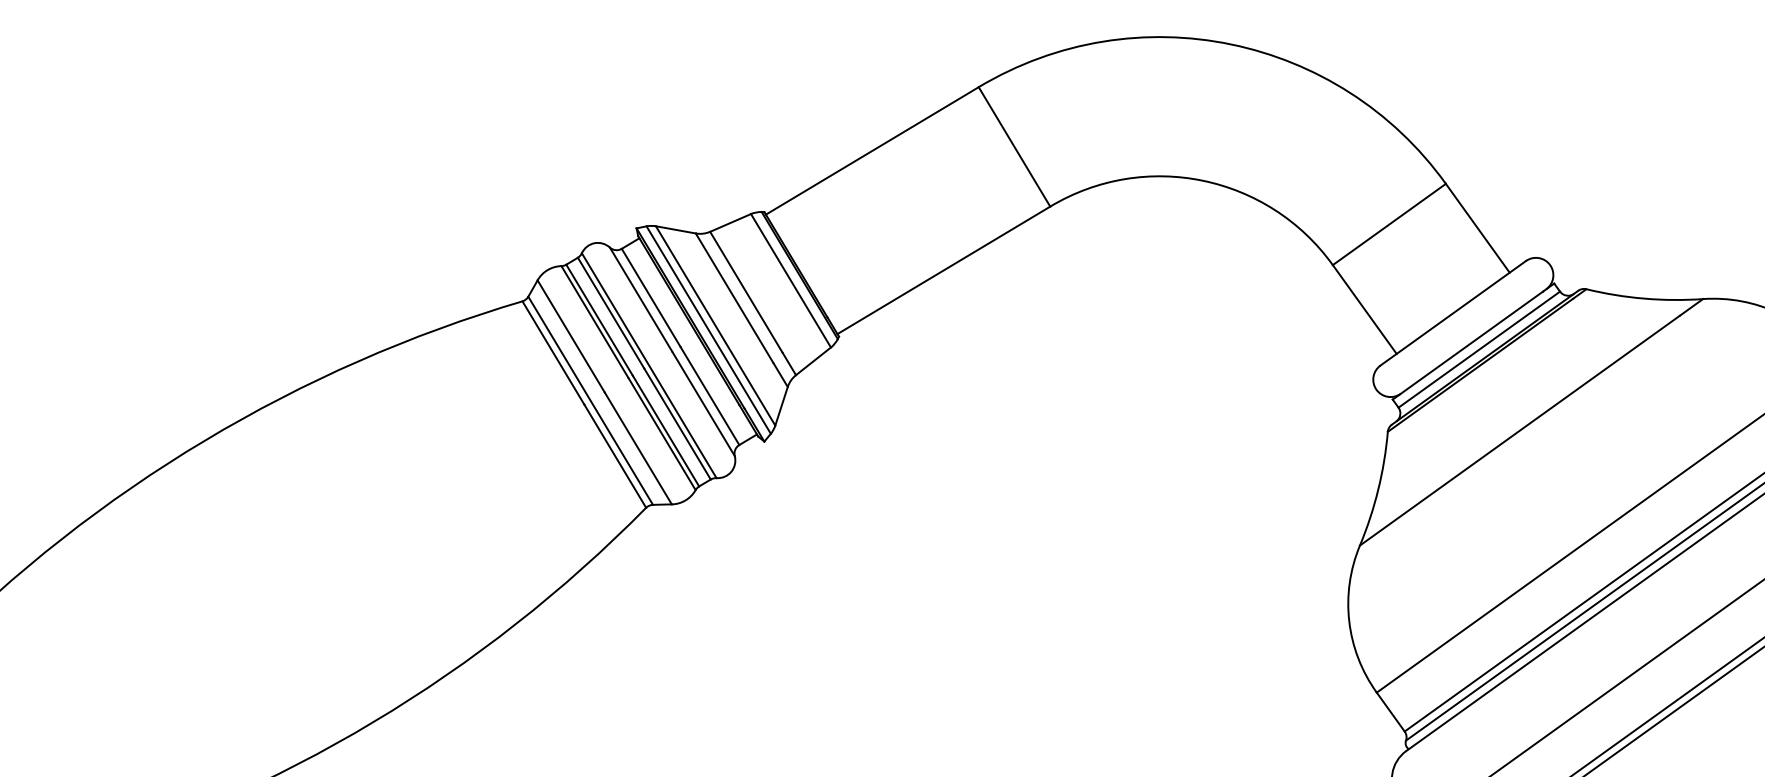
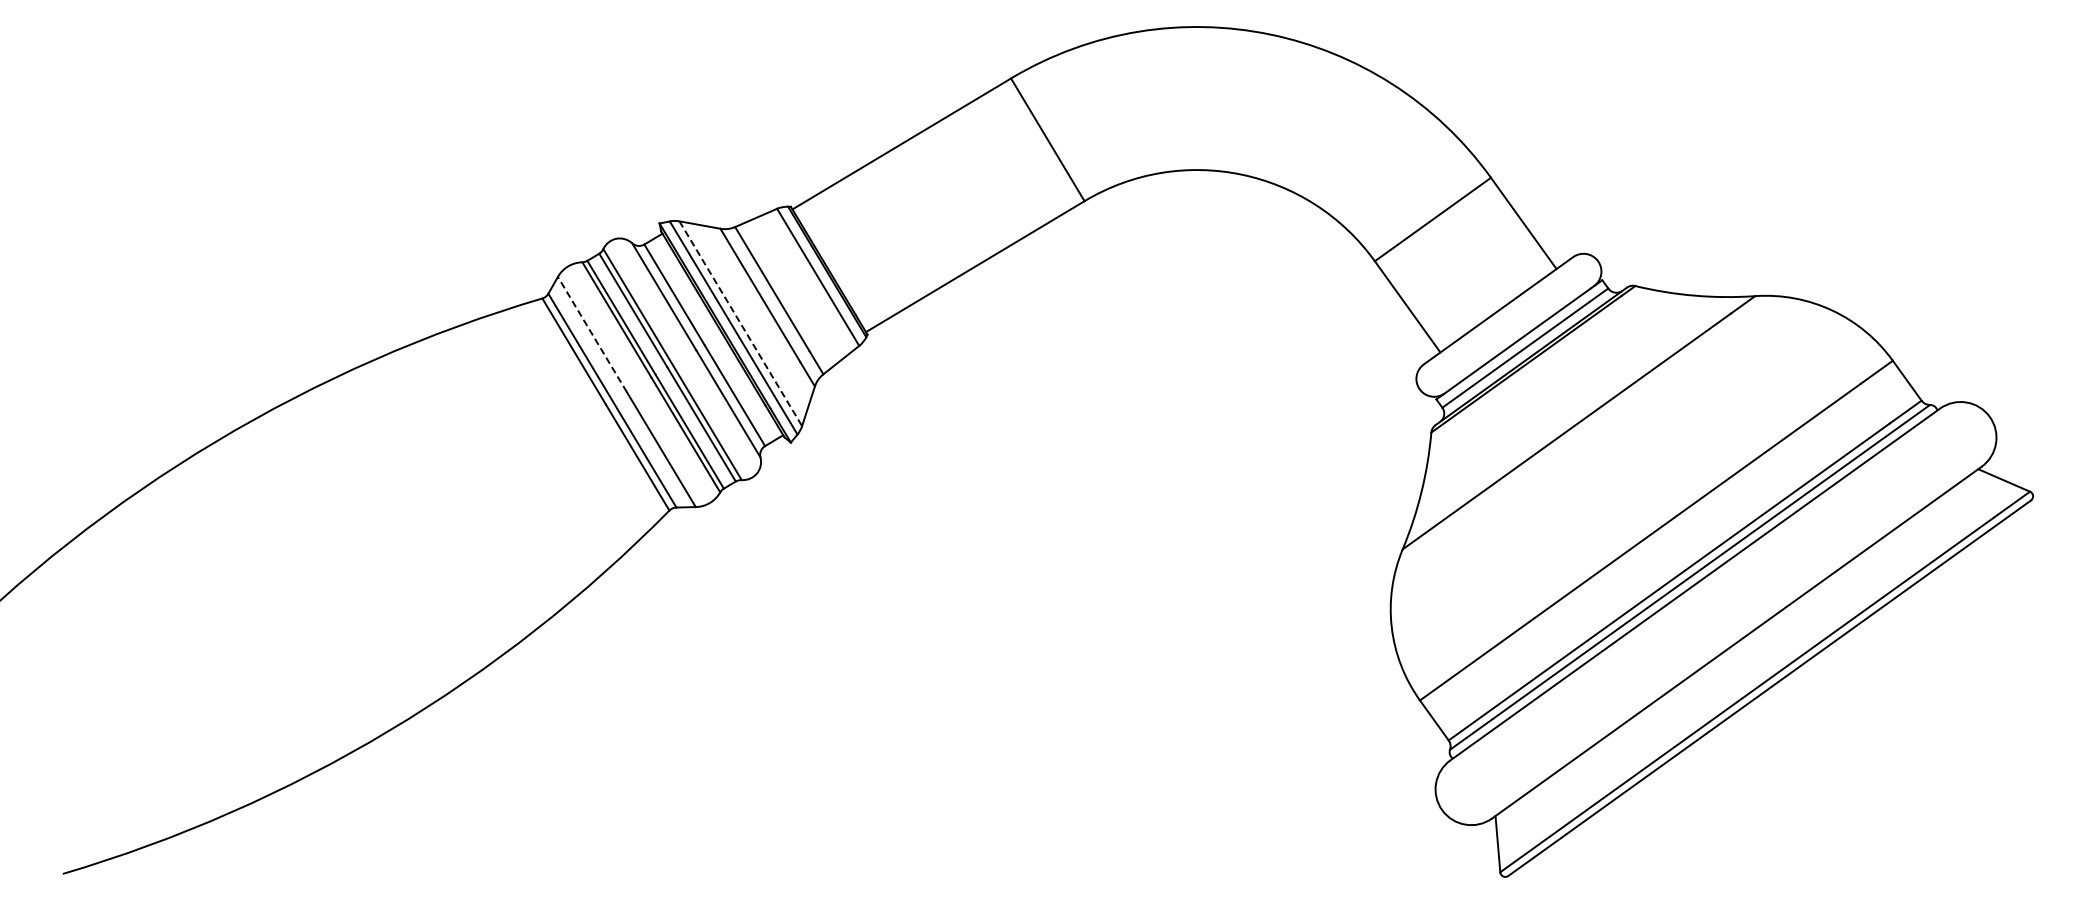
line: (716, 326) -> (741, 324), solid -> dashed
line: (571, 336) -> (592, 334), solid -> dashed

